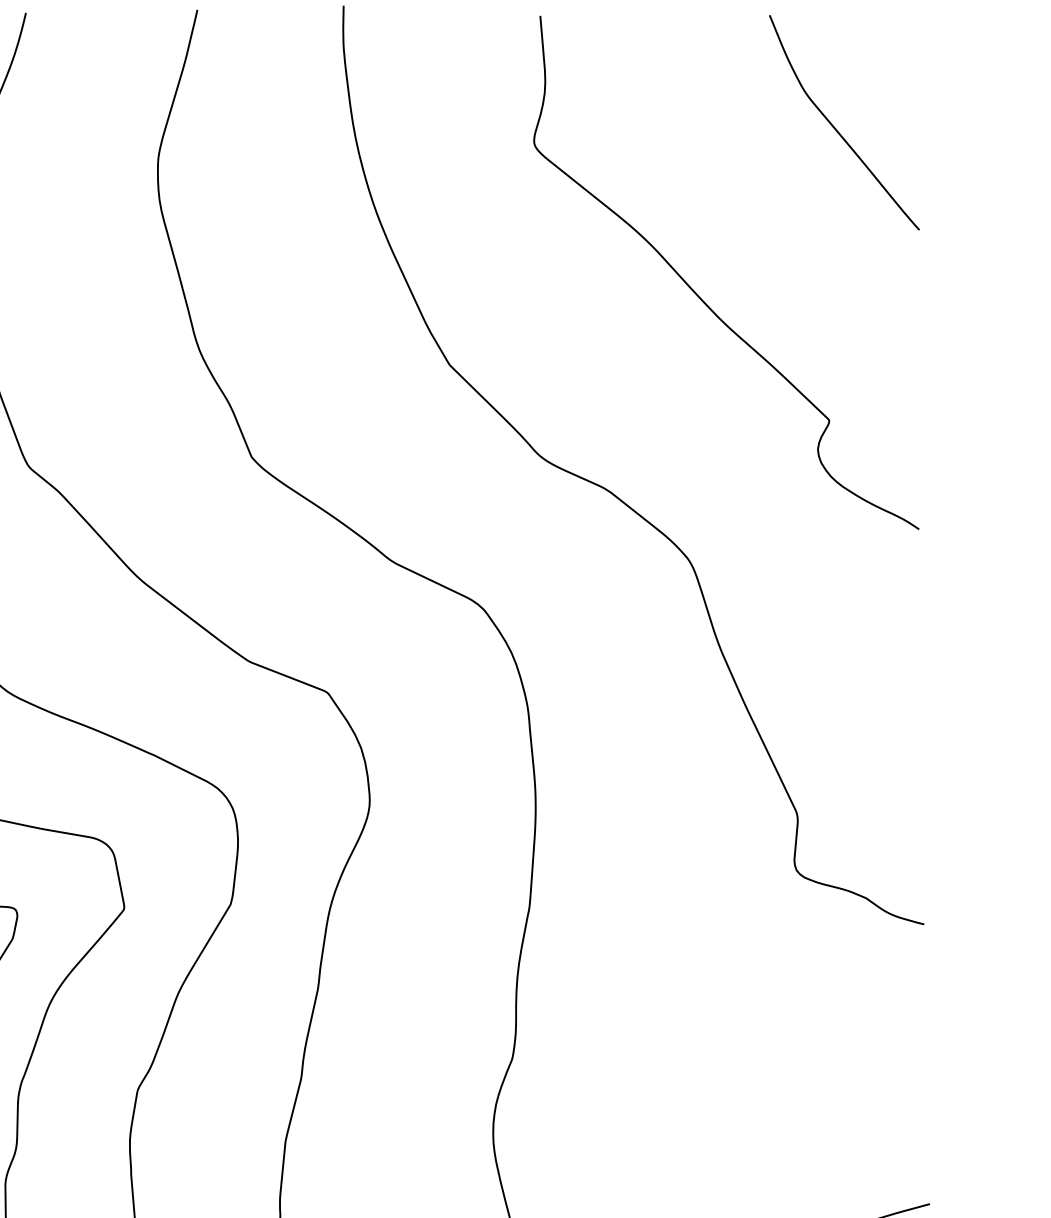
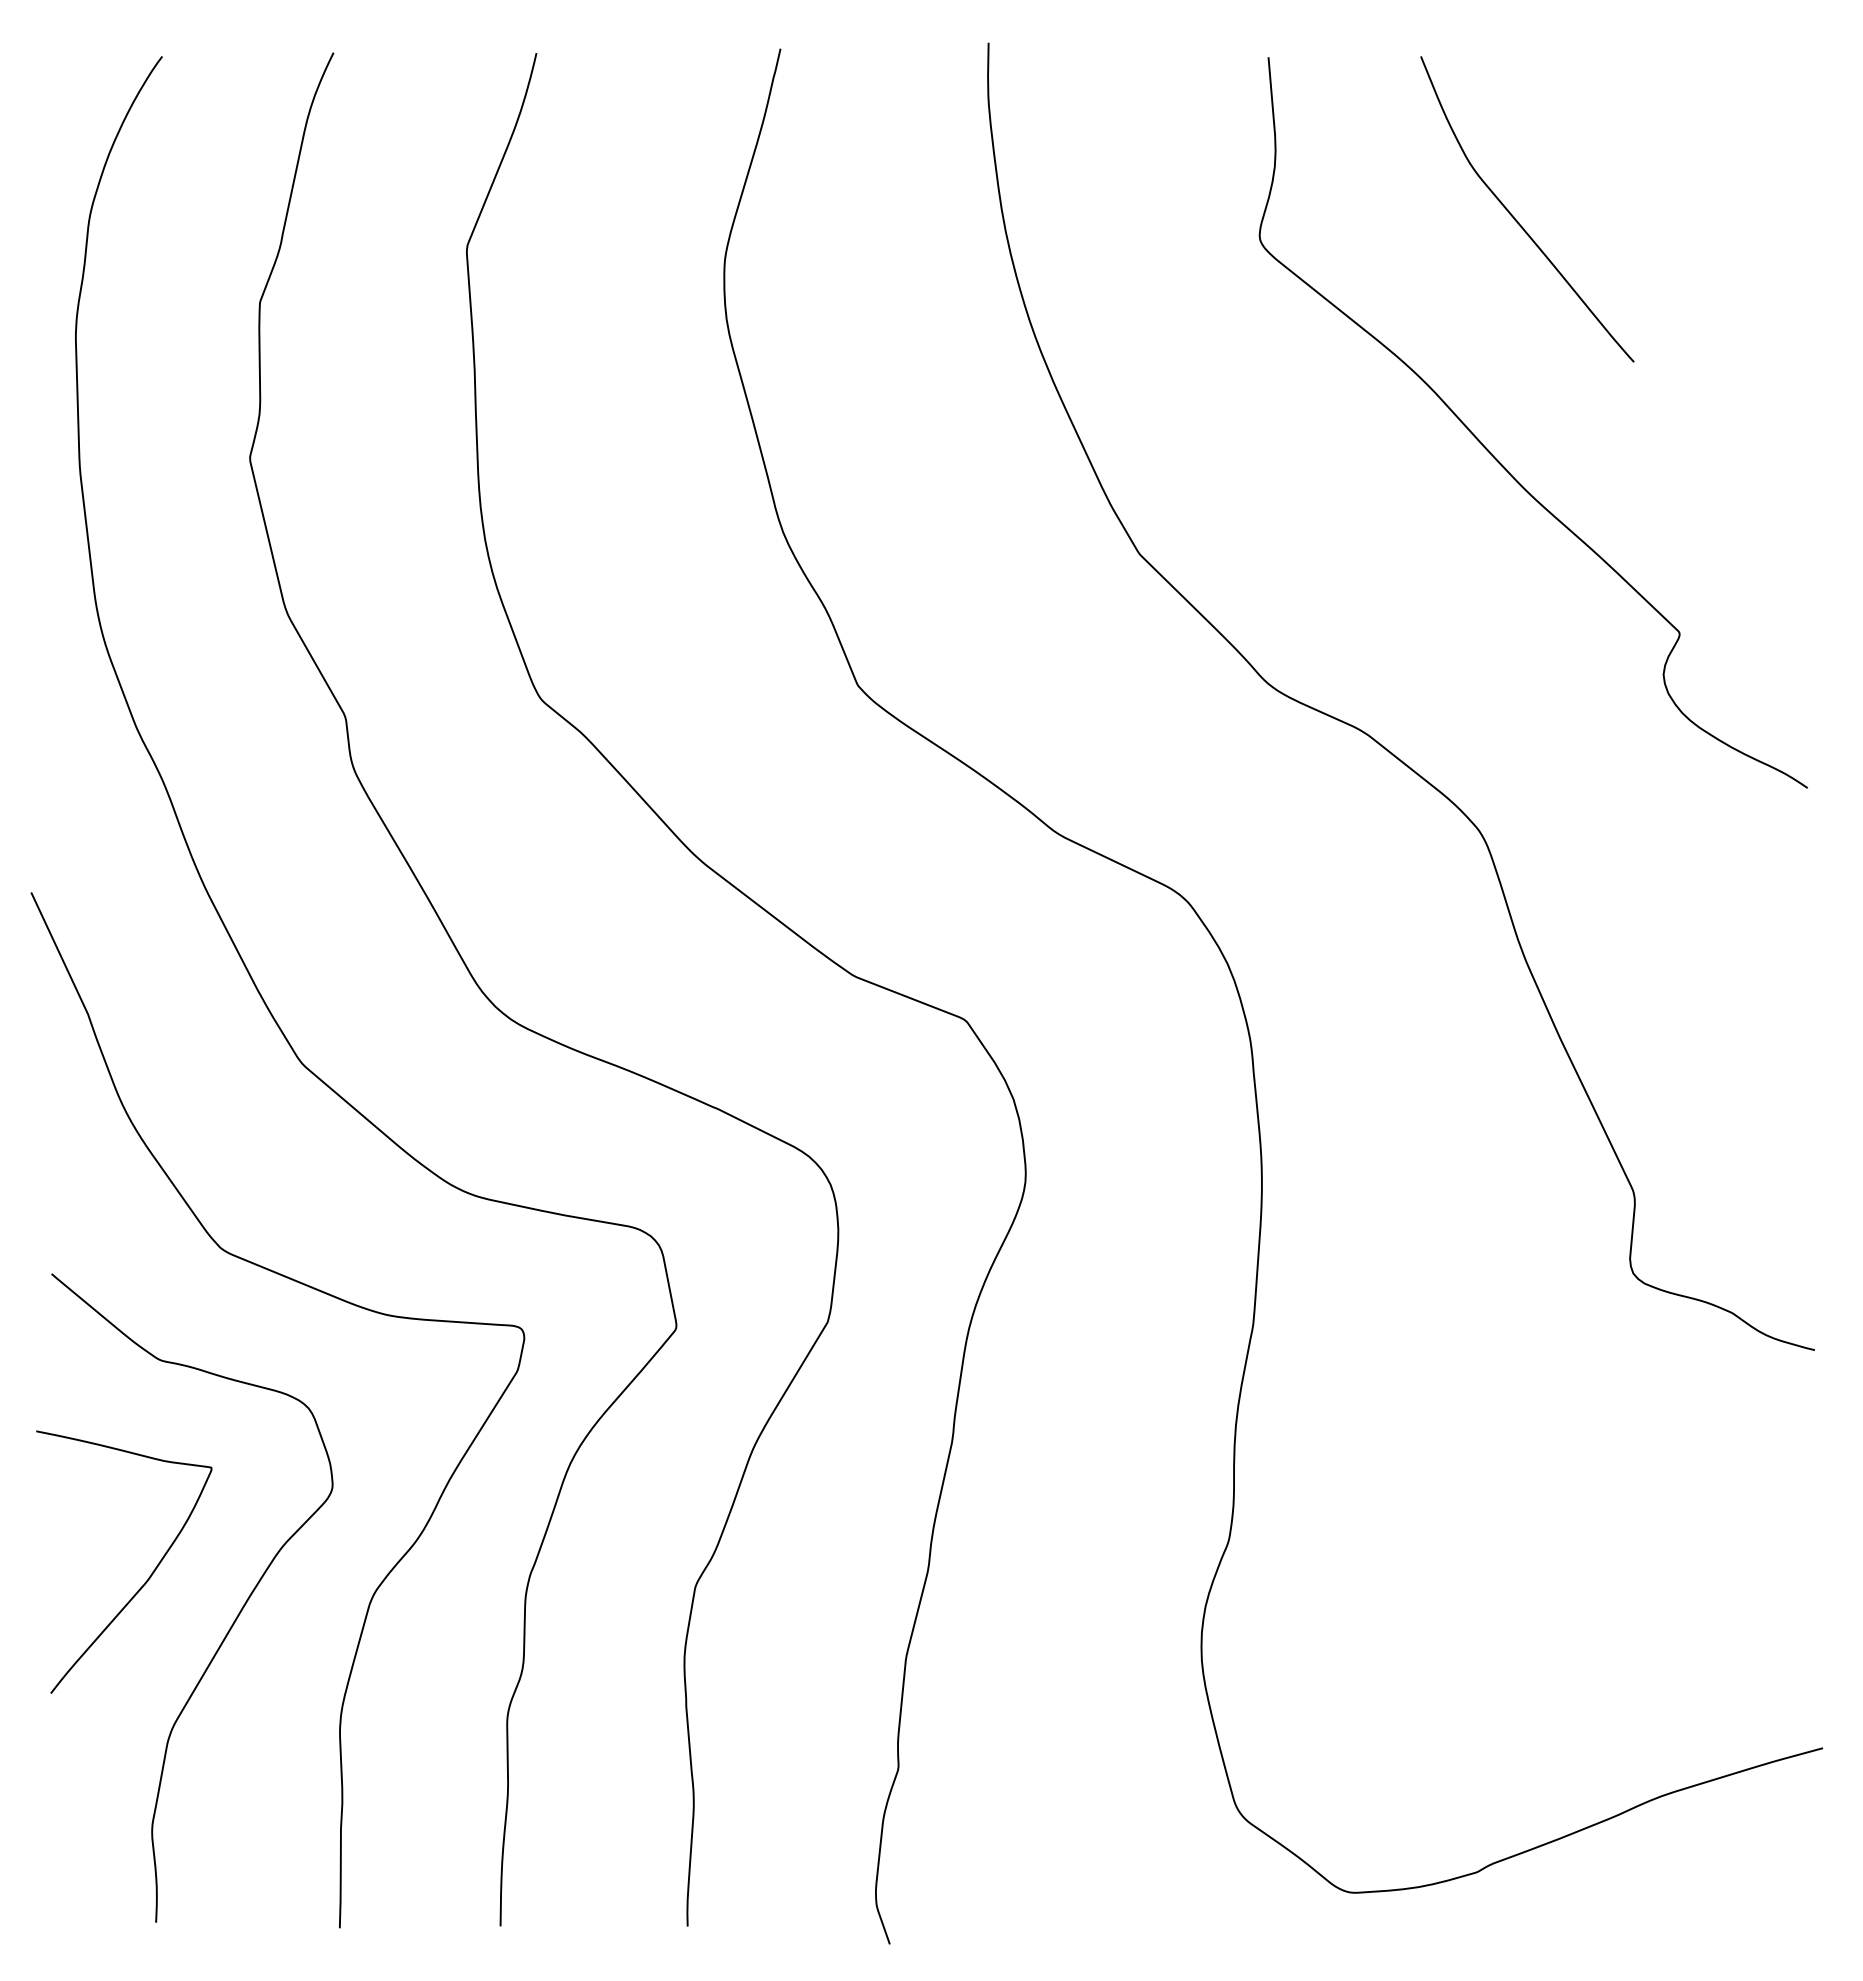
curve: (836, 129) -> (1516, 219), moved

